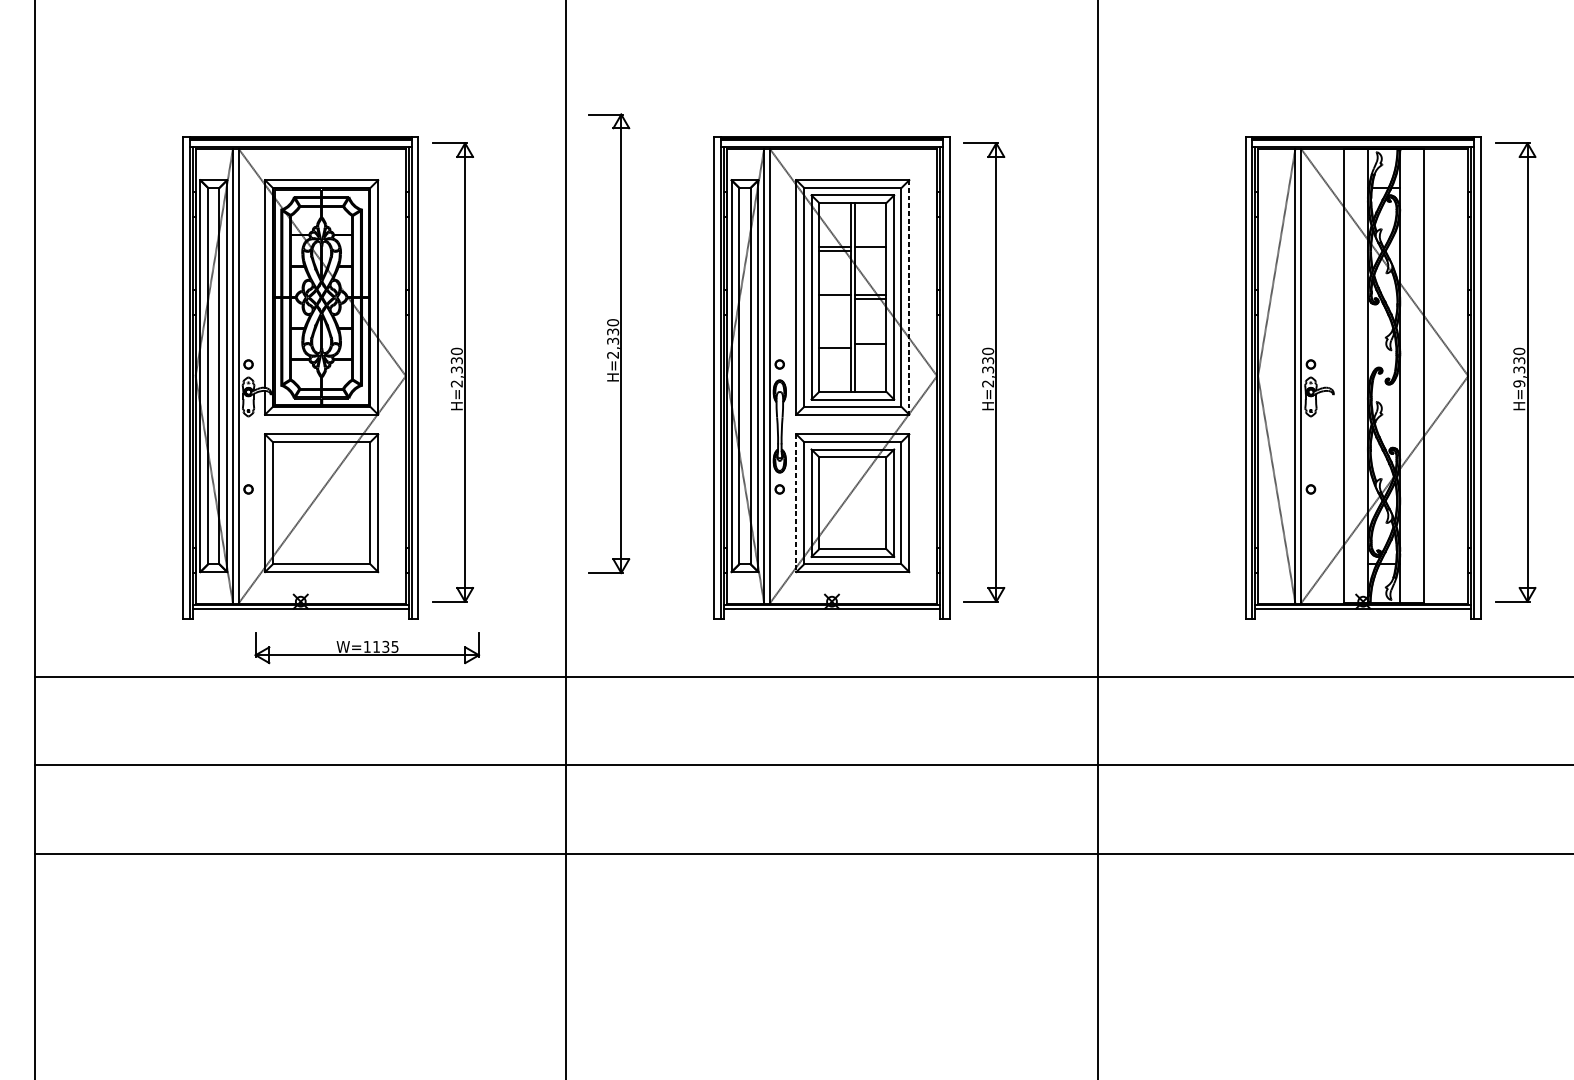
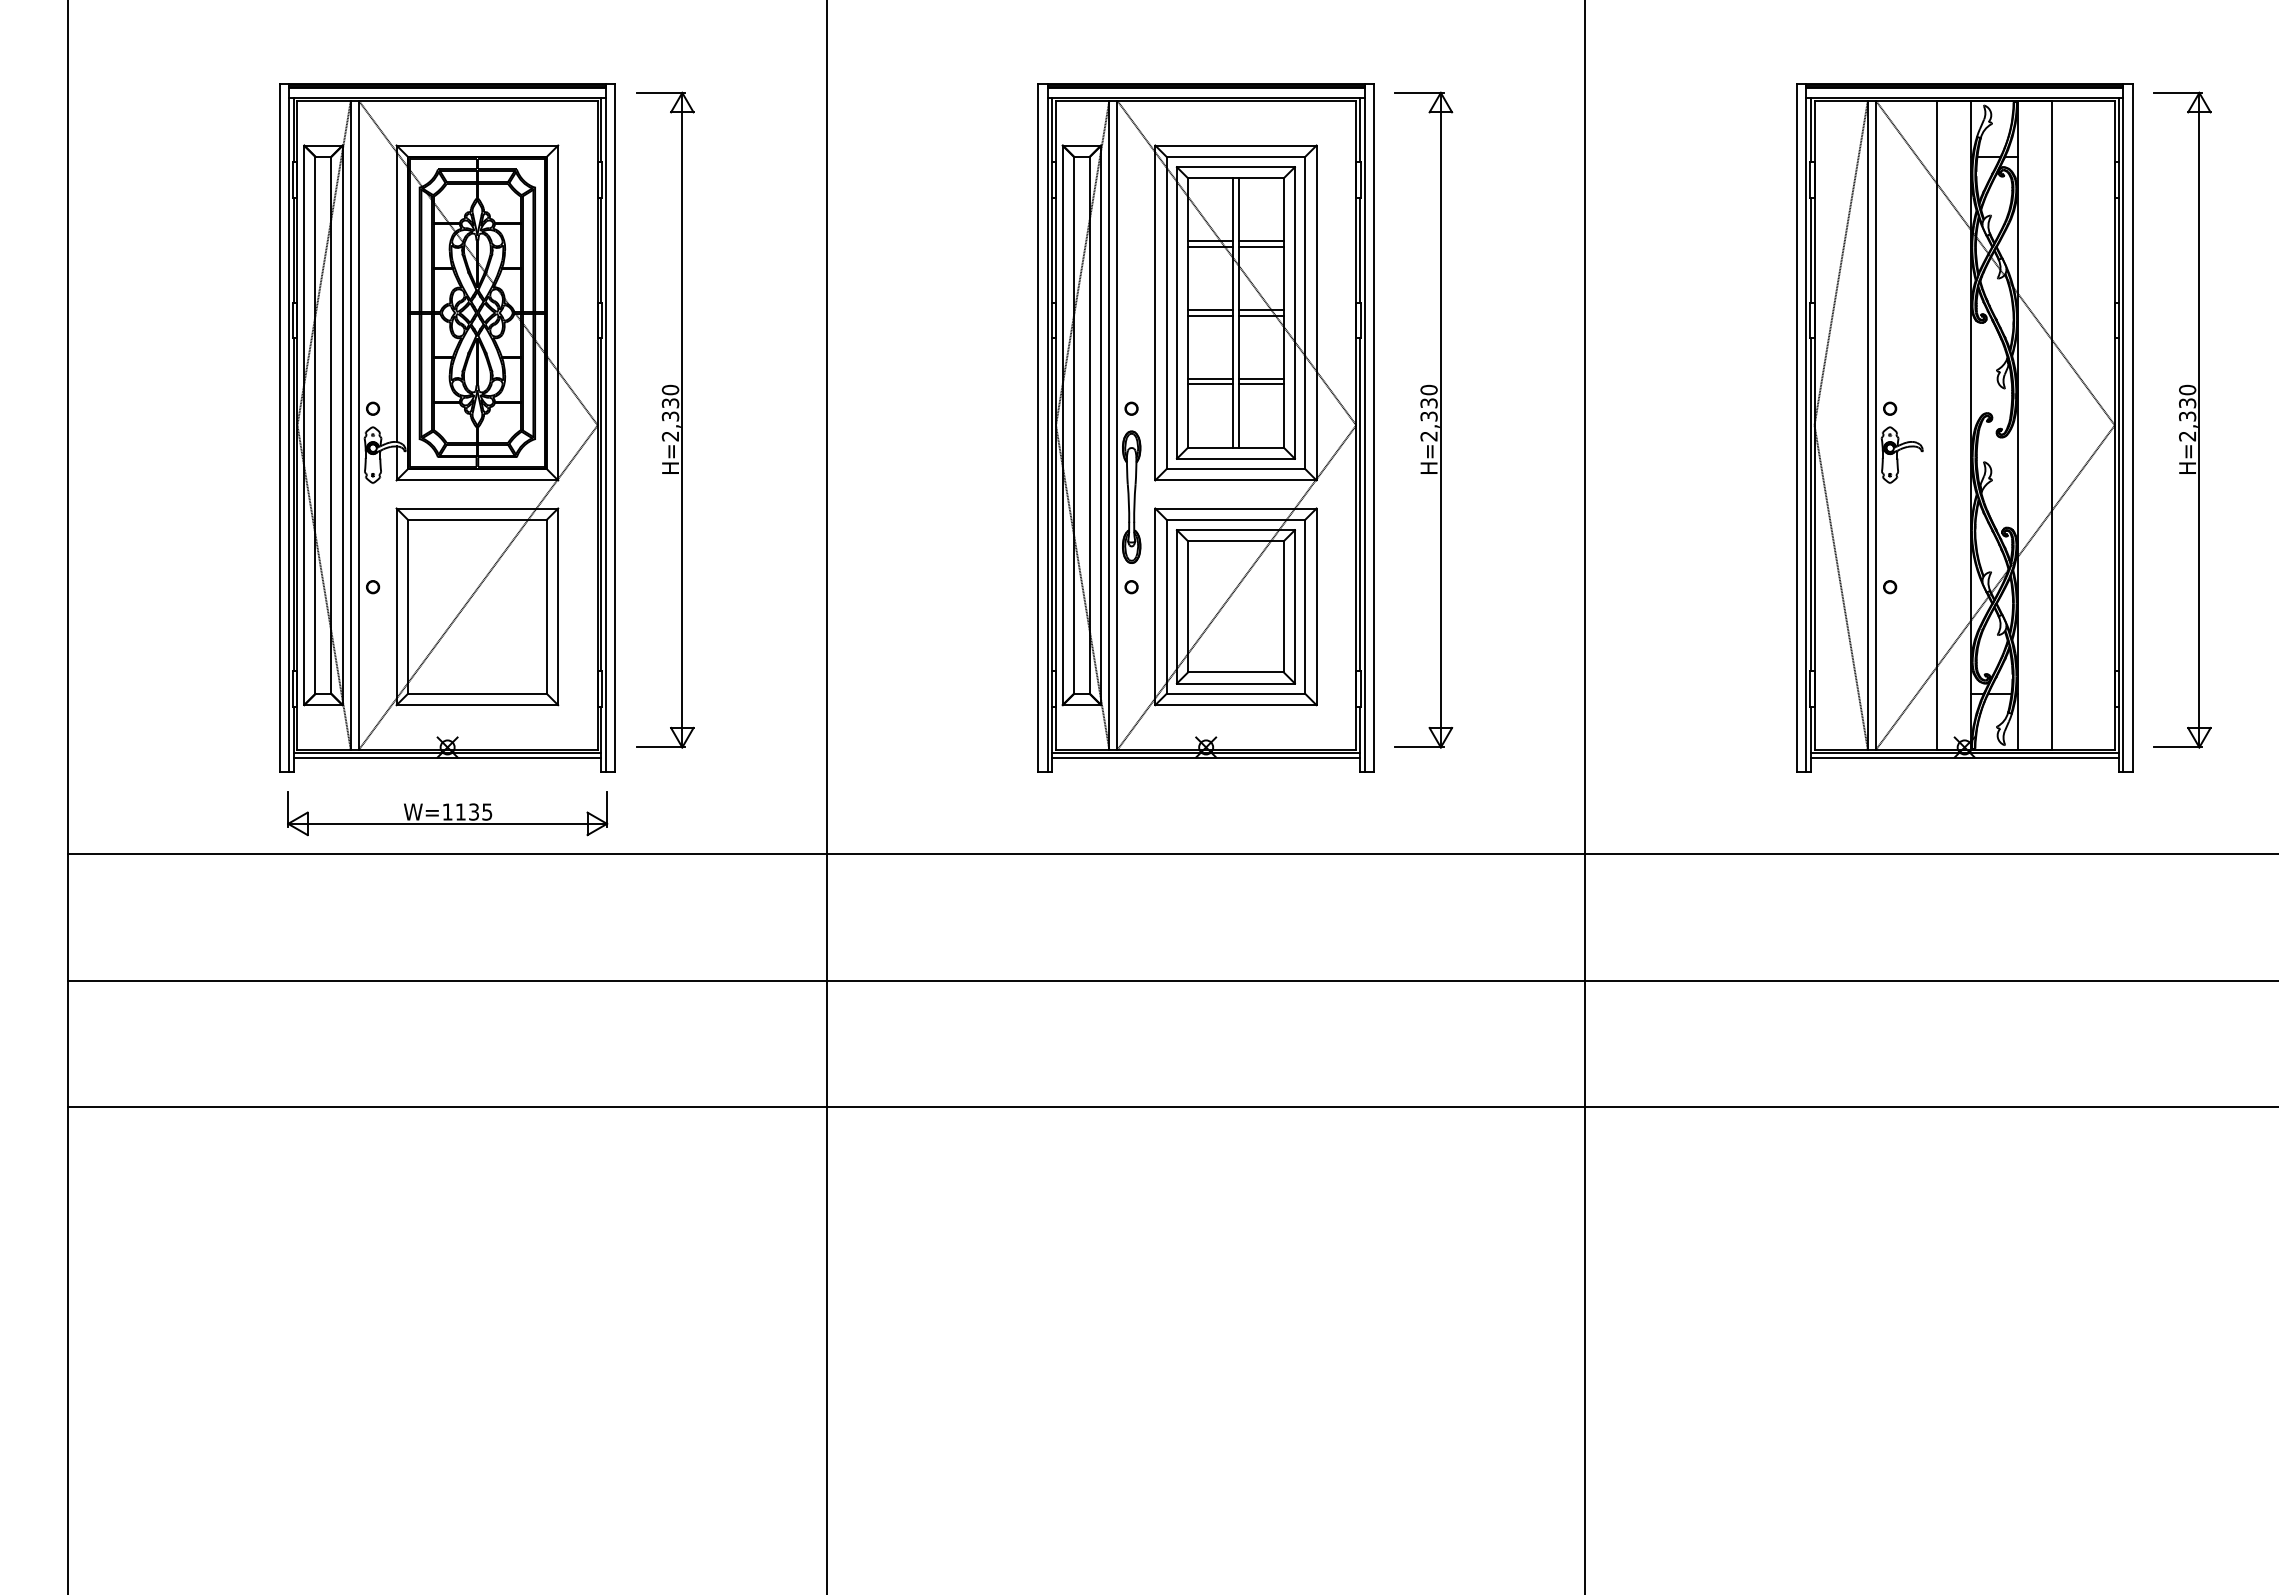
line: (870, 251) -> (1260, 247), added
line: (909, 297) -> (1316, 313), dashed -> solid
line: (835, 299) -> (1210, 315), added
part: (609, 343) -> (888, 378), removed
line: (835, 343) -> (1210, 378), added
line: (870, 347) -> (1260, 384), added
text: (1519, 383) -> (2187, 436), H=9,330 -> H=2,330
line: (796, 503) -> (1155, 607), dashed -> solid
part: (367, 647) -> (447, 813), moved

